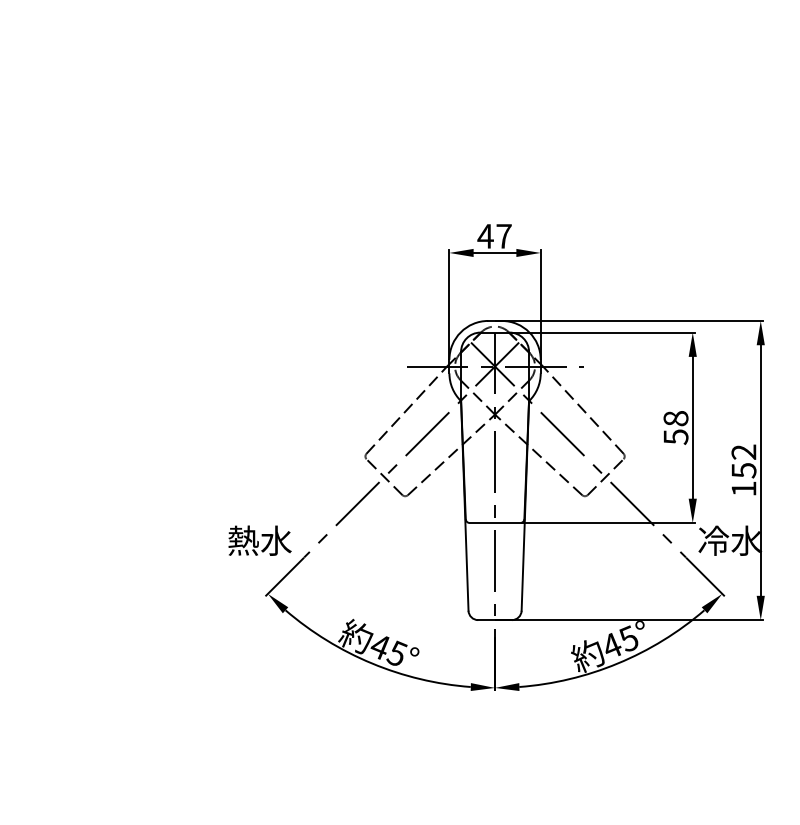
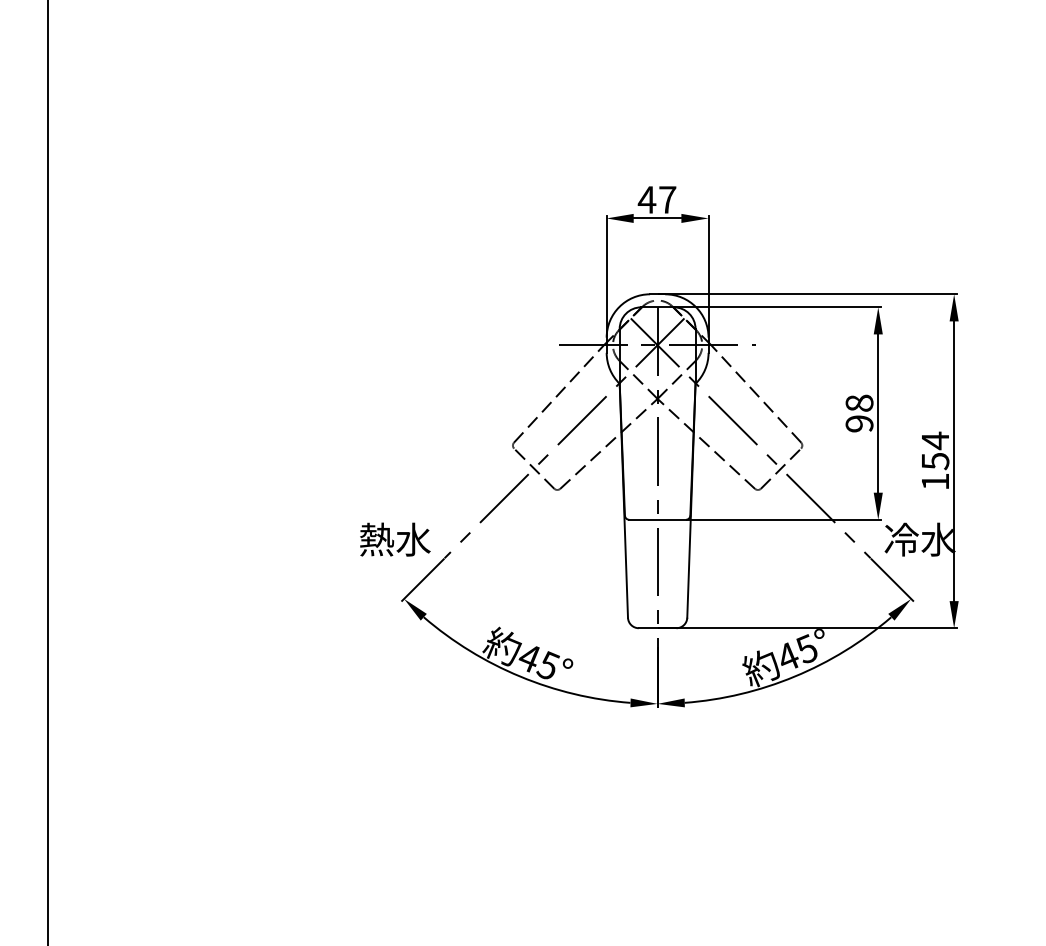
text: (675, 436) -> (859, 423), 58 -> 98
text: (743, 451) -> (934, 440), 152 -> 154

